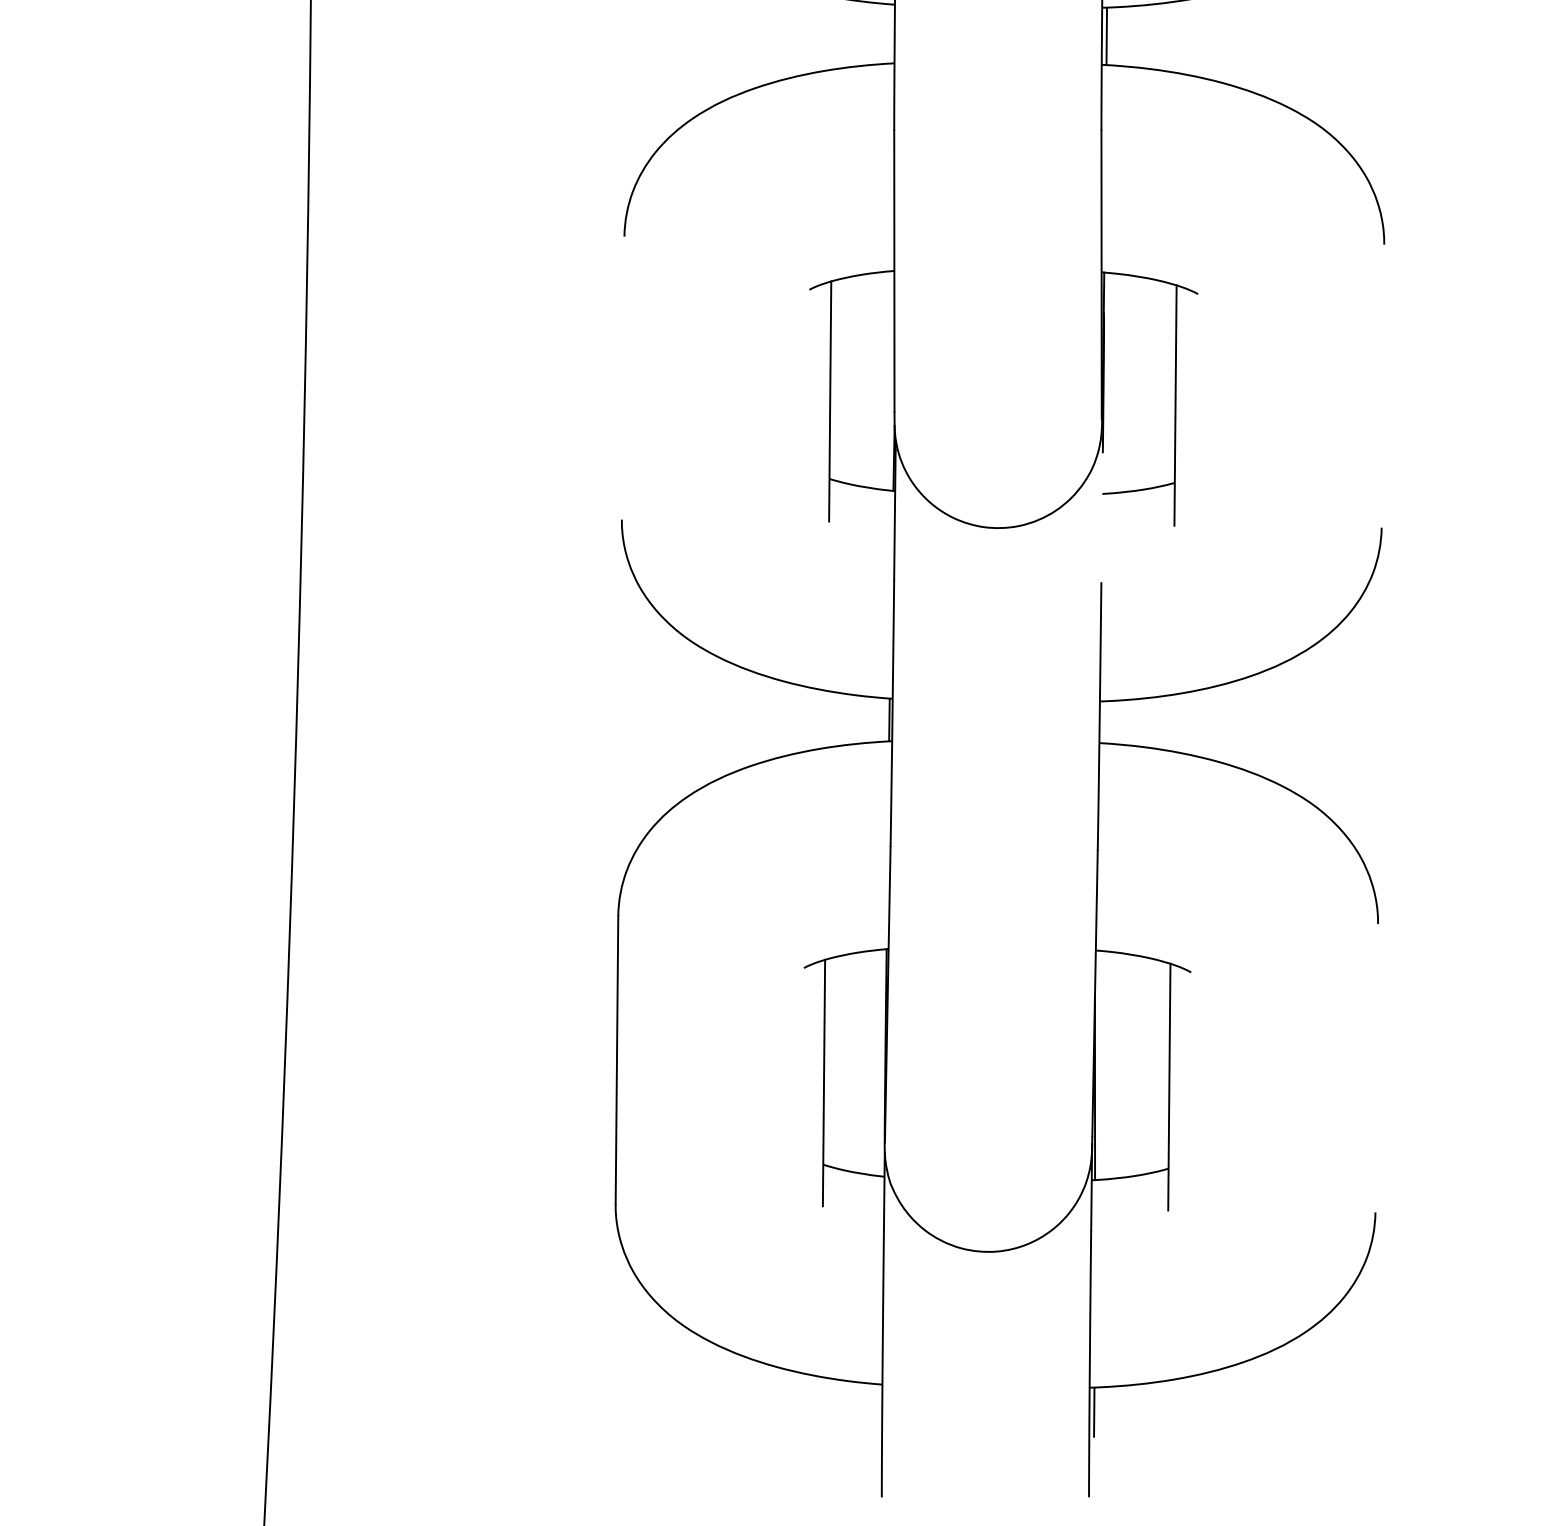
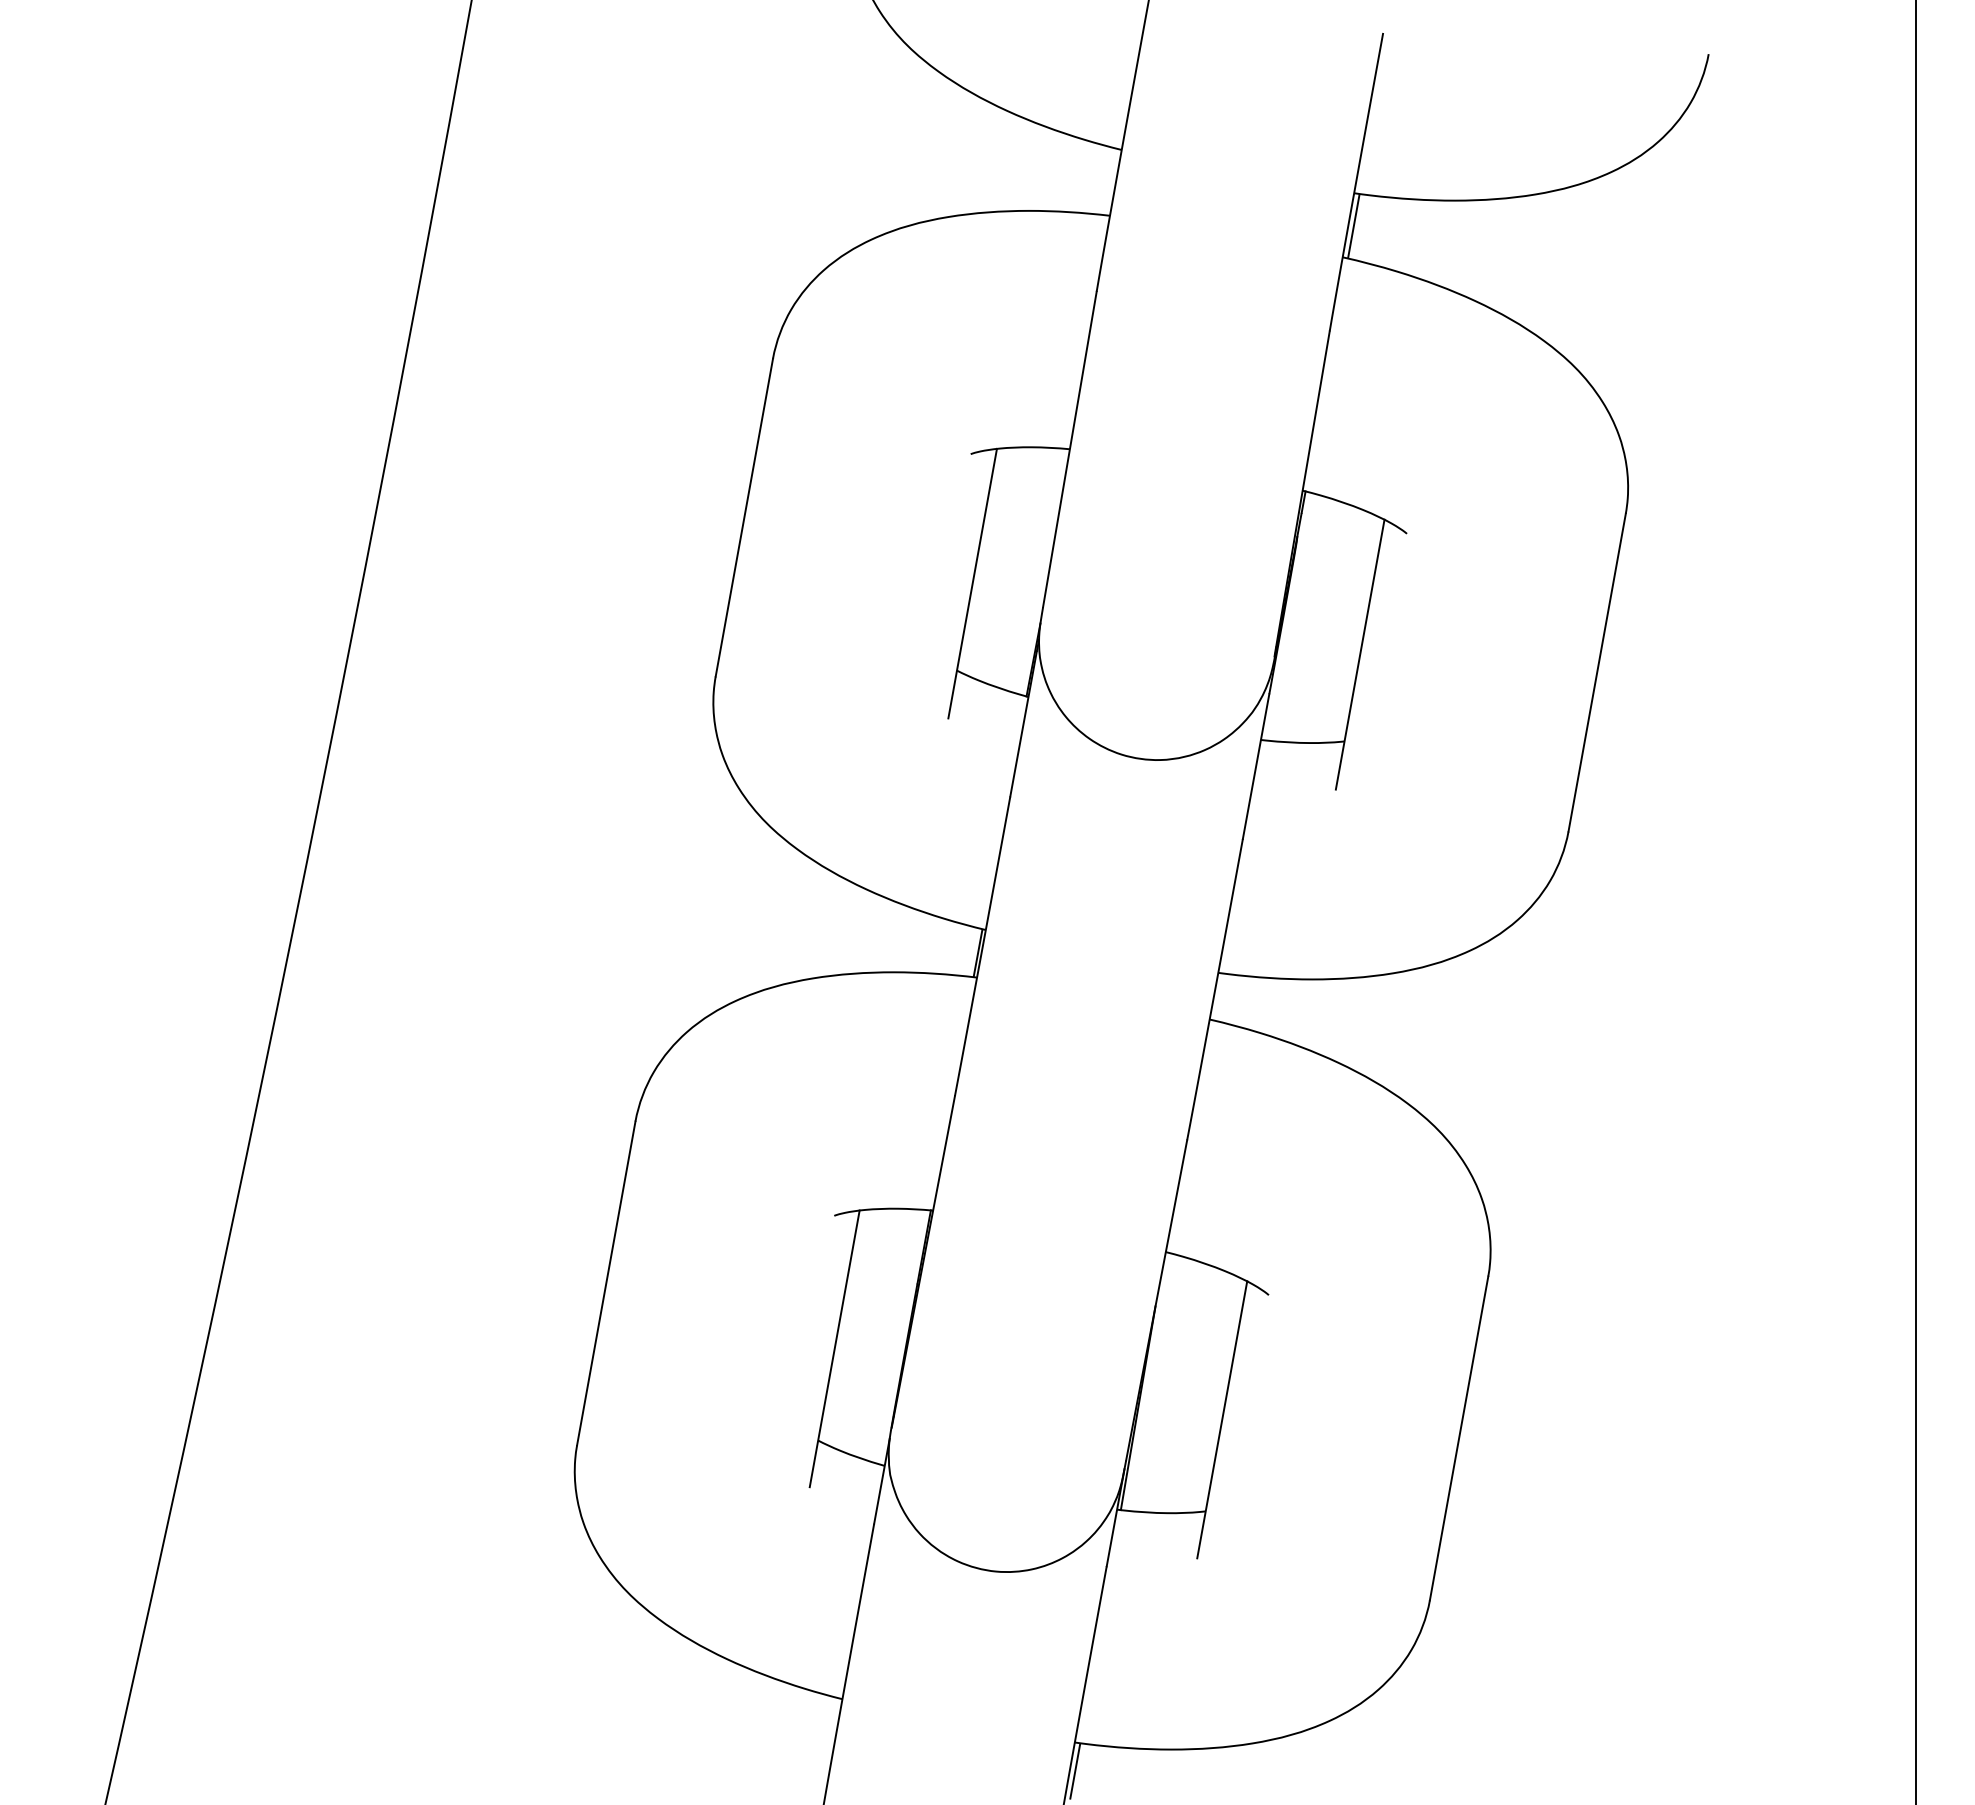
line: (623, 378) -> (744, 517), added
line: (1382, 386) -> (1596, 672), added
line: (1101, 517) -> (1255, 766), added
line: (1376, 1068) -> (1458, 1438), added

